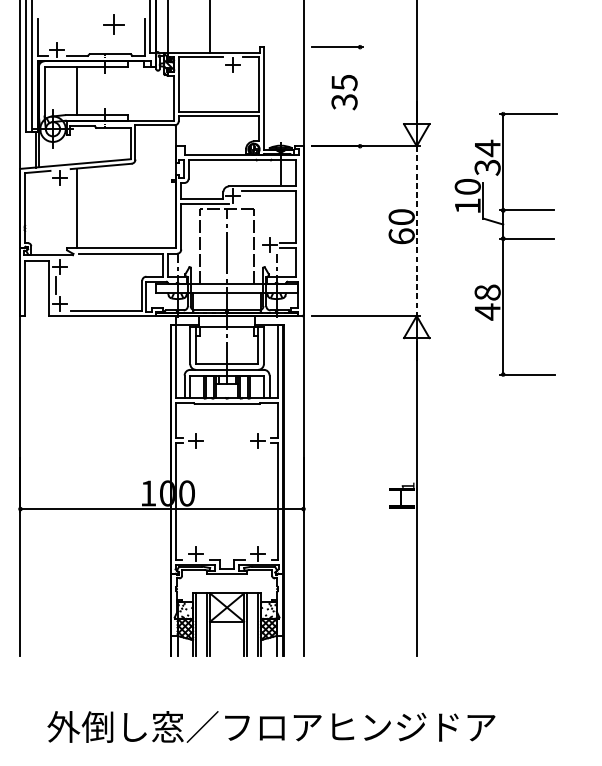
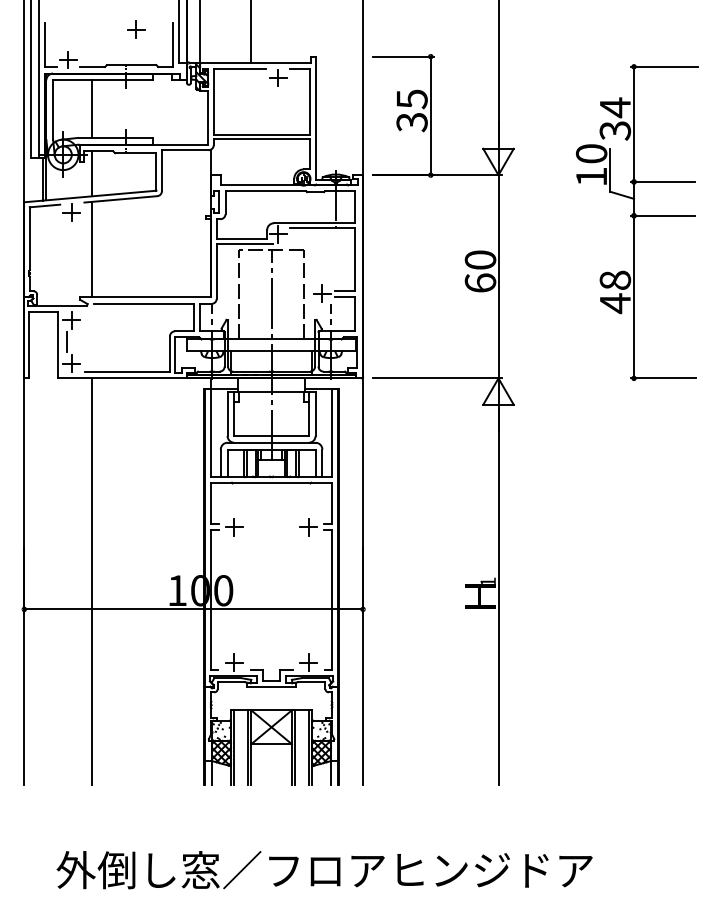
part: (114, 24) -> (136, 29), size x0.71
line: (359, 96) -> (430, 115), added
line: (77, 144) -> (92, 173), added
line: (416, 230) -> (498, 276), dashed -> solid
part: (506, 244) -> (637, 222), moved
line: (77, 485) -> (92, 581), added

